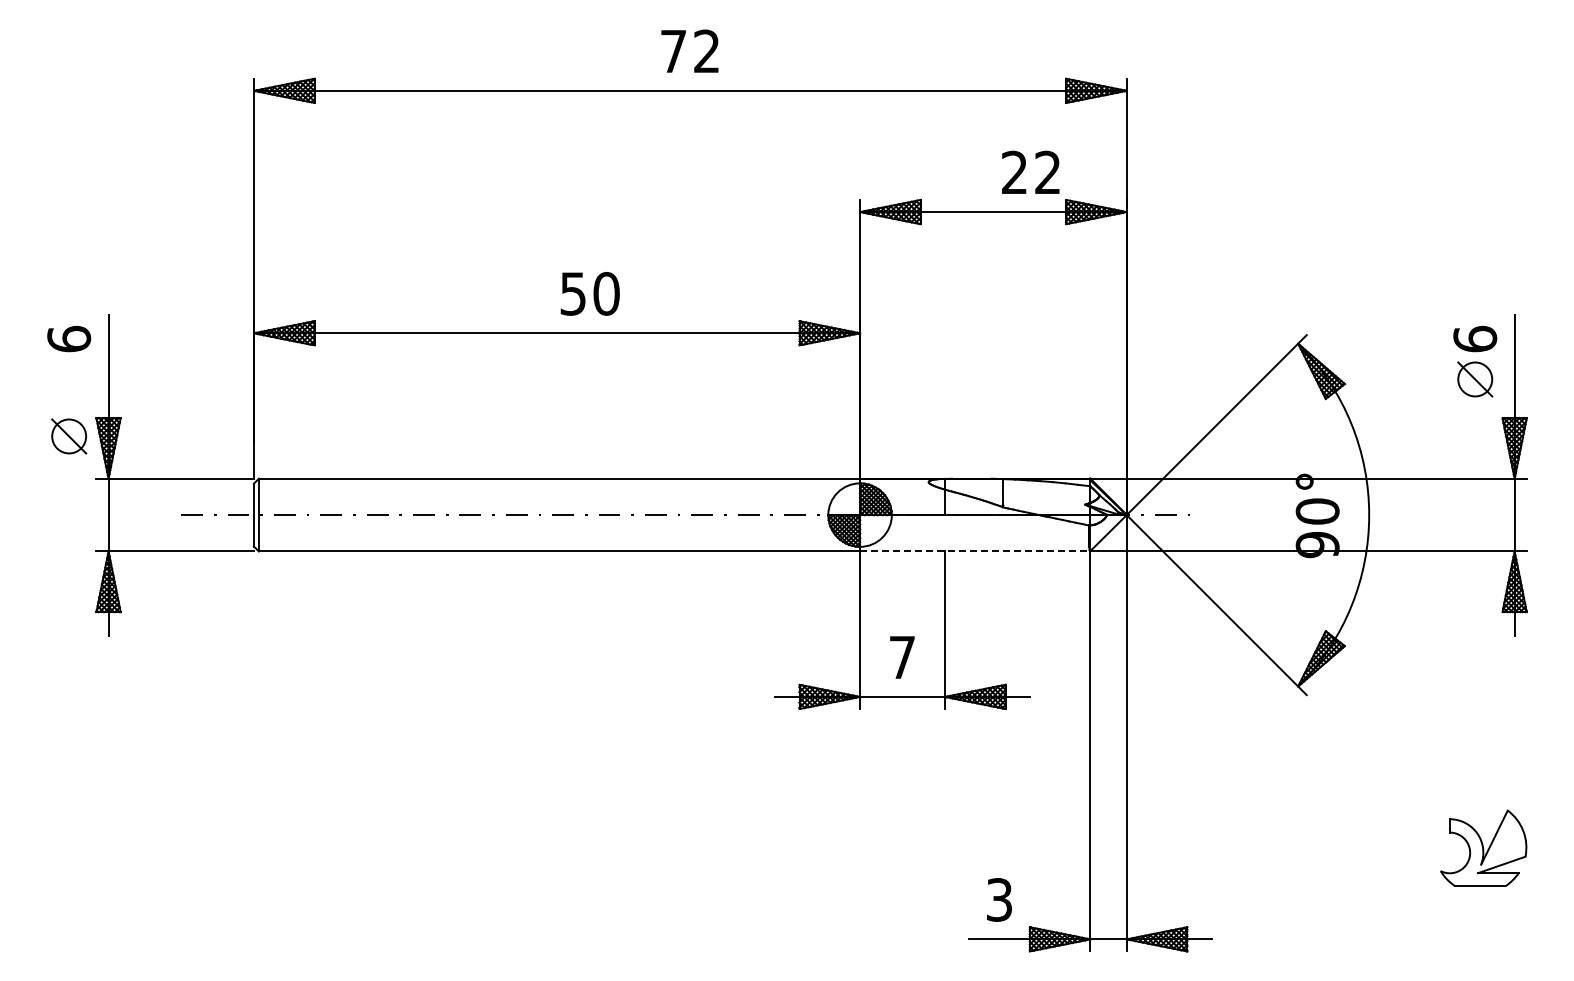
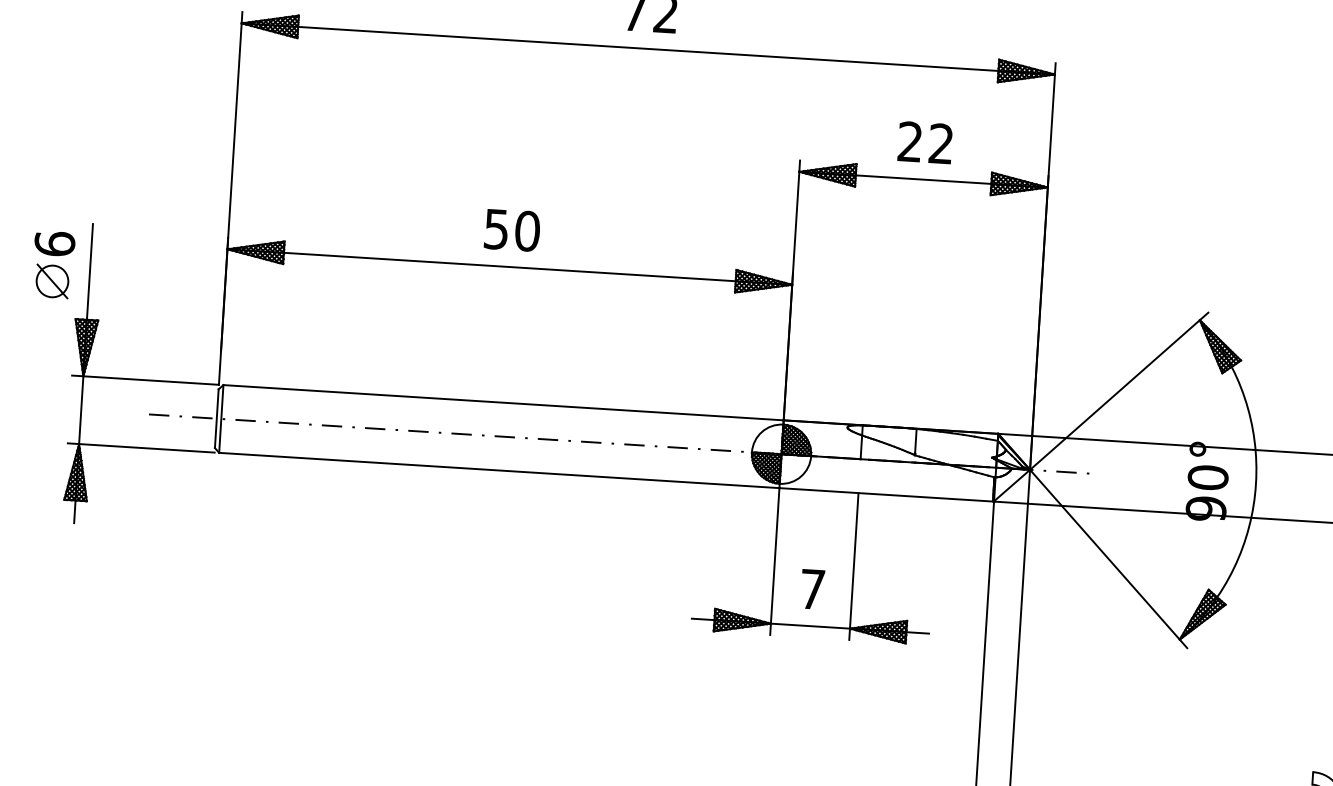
text: (1030, 171) -> (925, 141), moved
text: (589, 293) -> (511, 229), moved
part: (69, 436) -> (52, 281), moved
line: (975, 551) -> (886, 494), dashed -> solid

